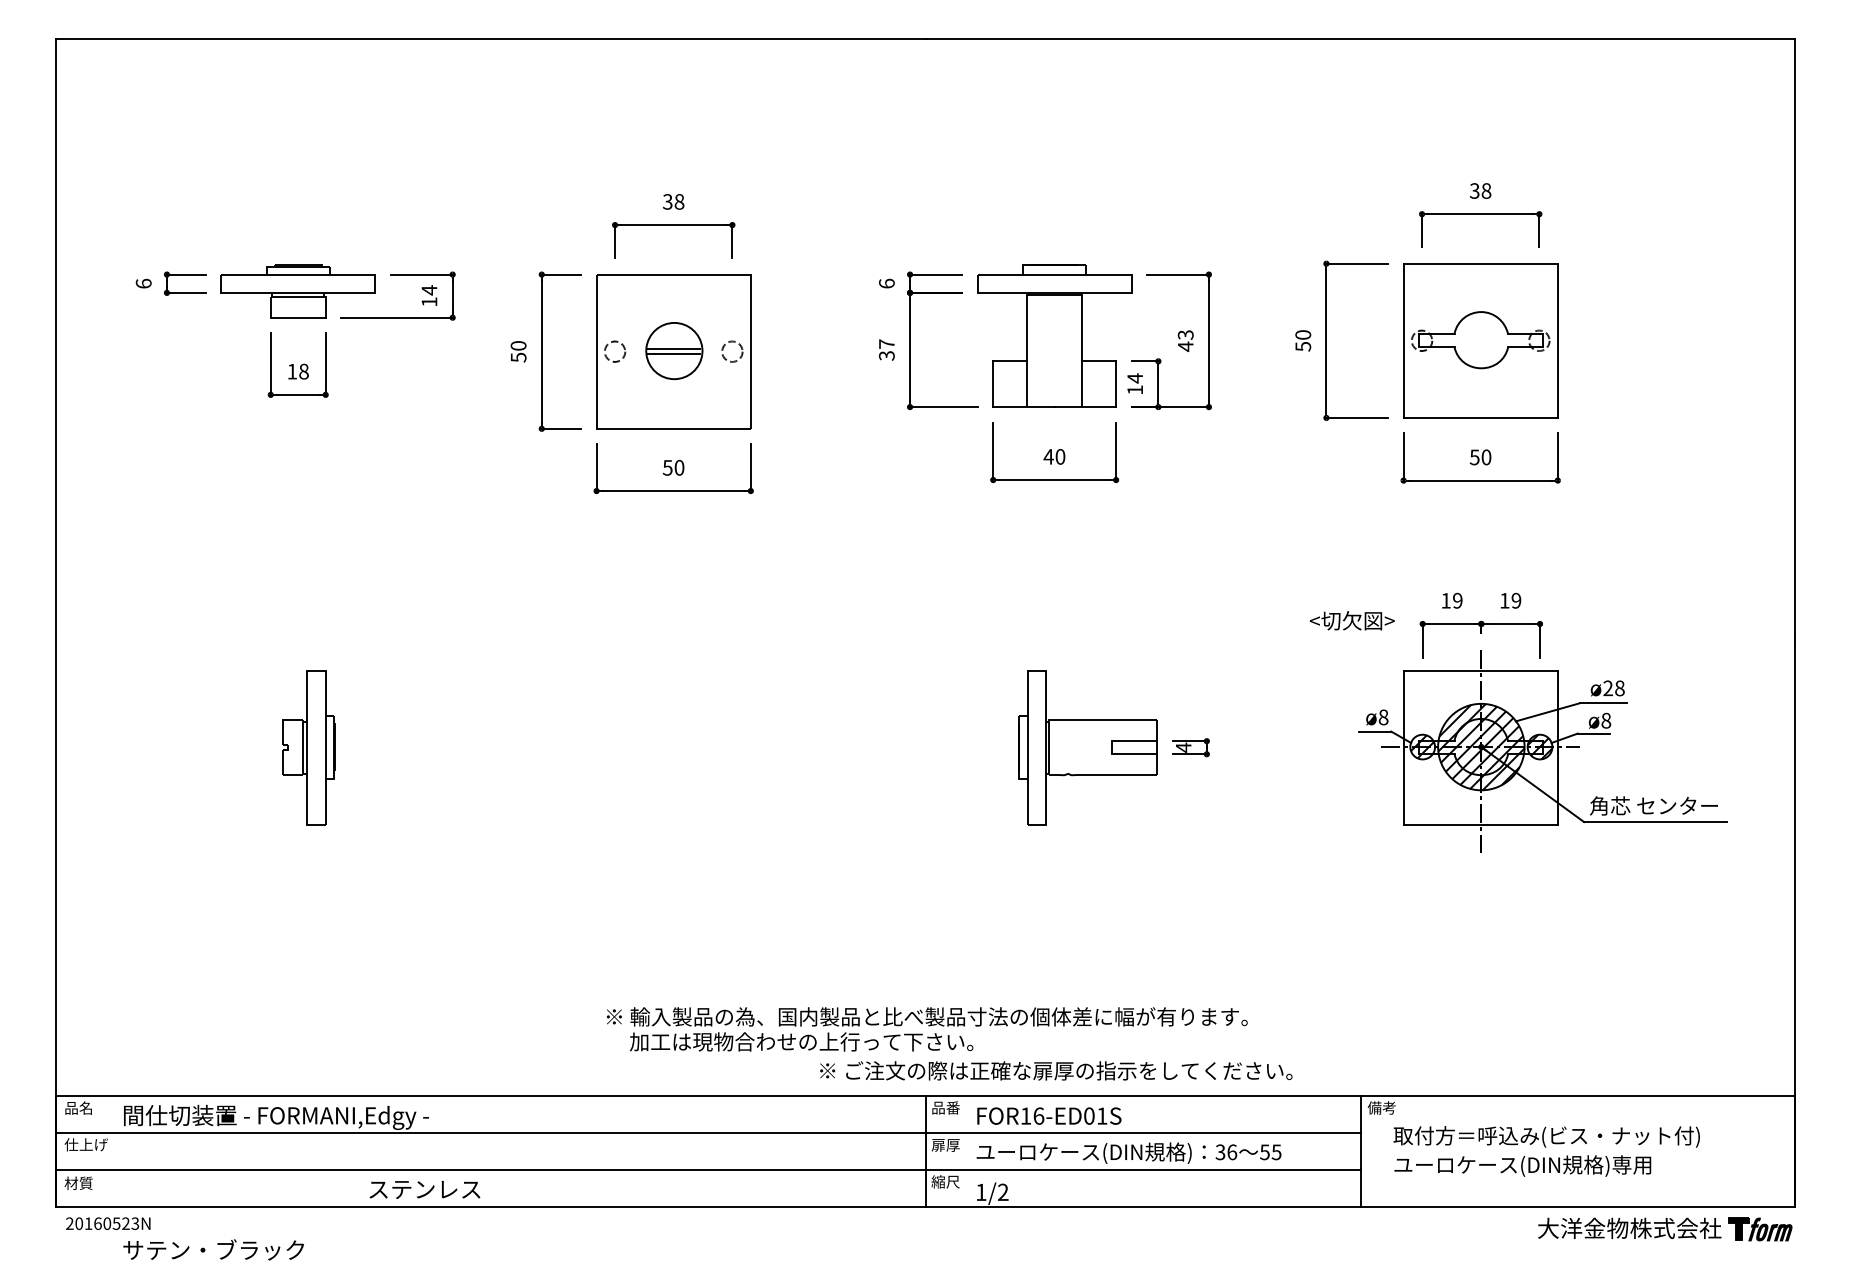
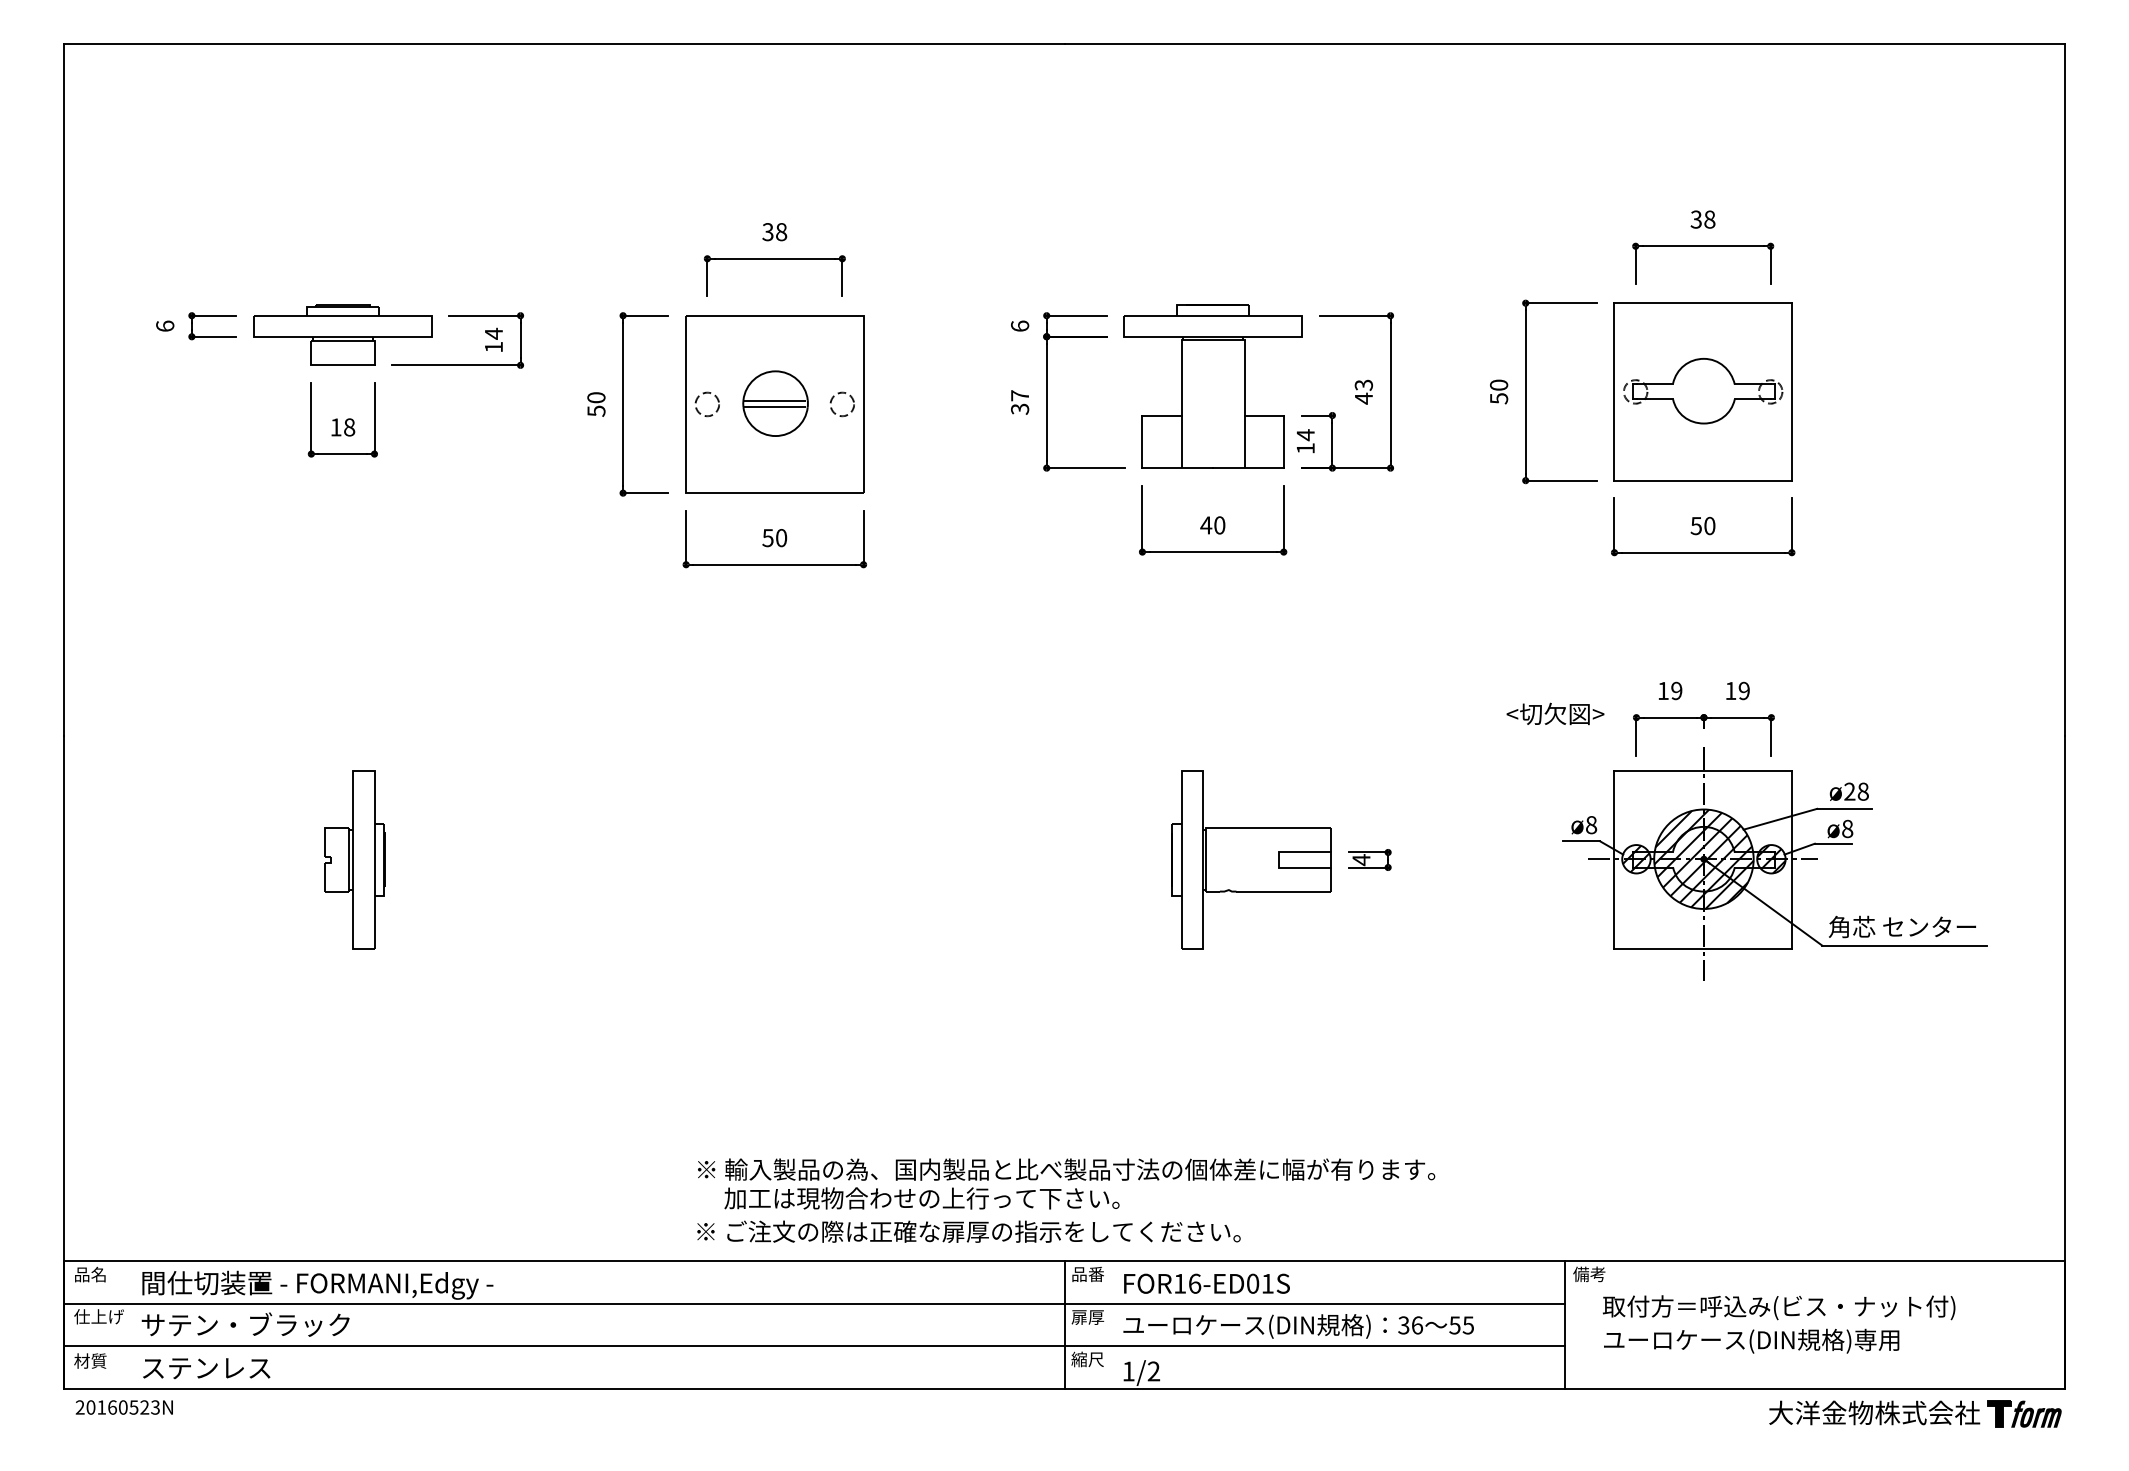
text: (1055, 1070) -> (968, 1231), moved
text: (424, 1189) -> (206, 1368), moved
text: (213, 1249) -> (245, 1324), moved

